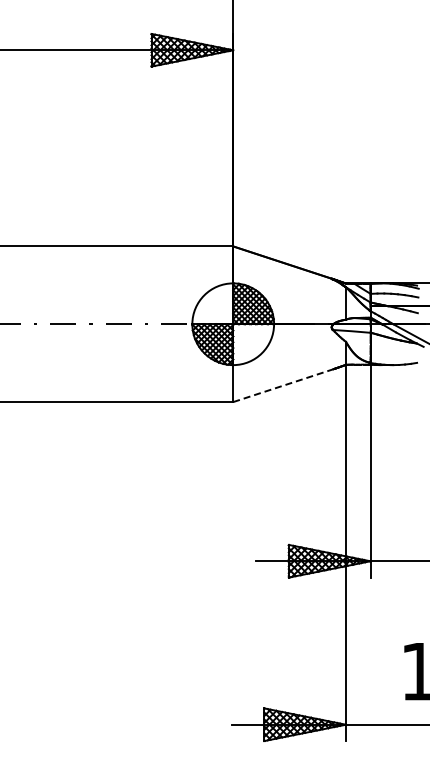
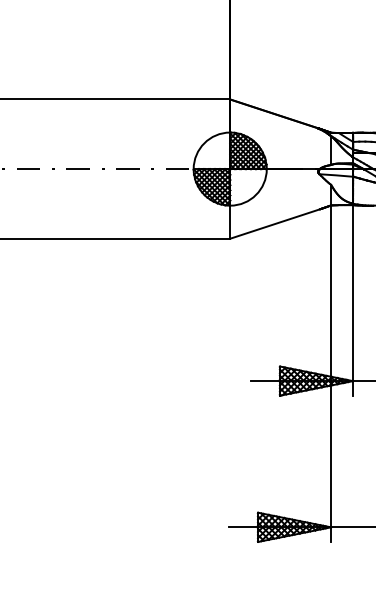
line: (283, 385) -> (275, 223), dashed -> solid

